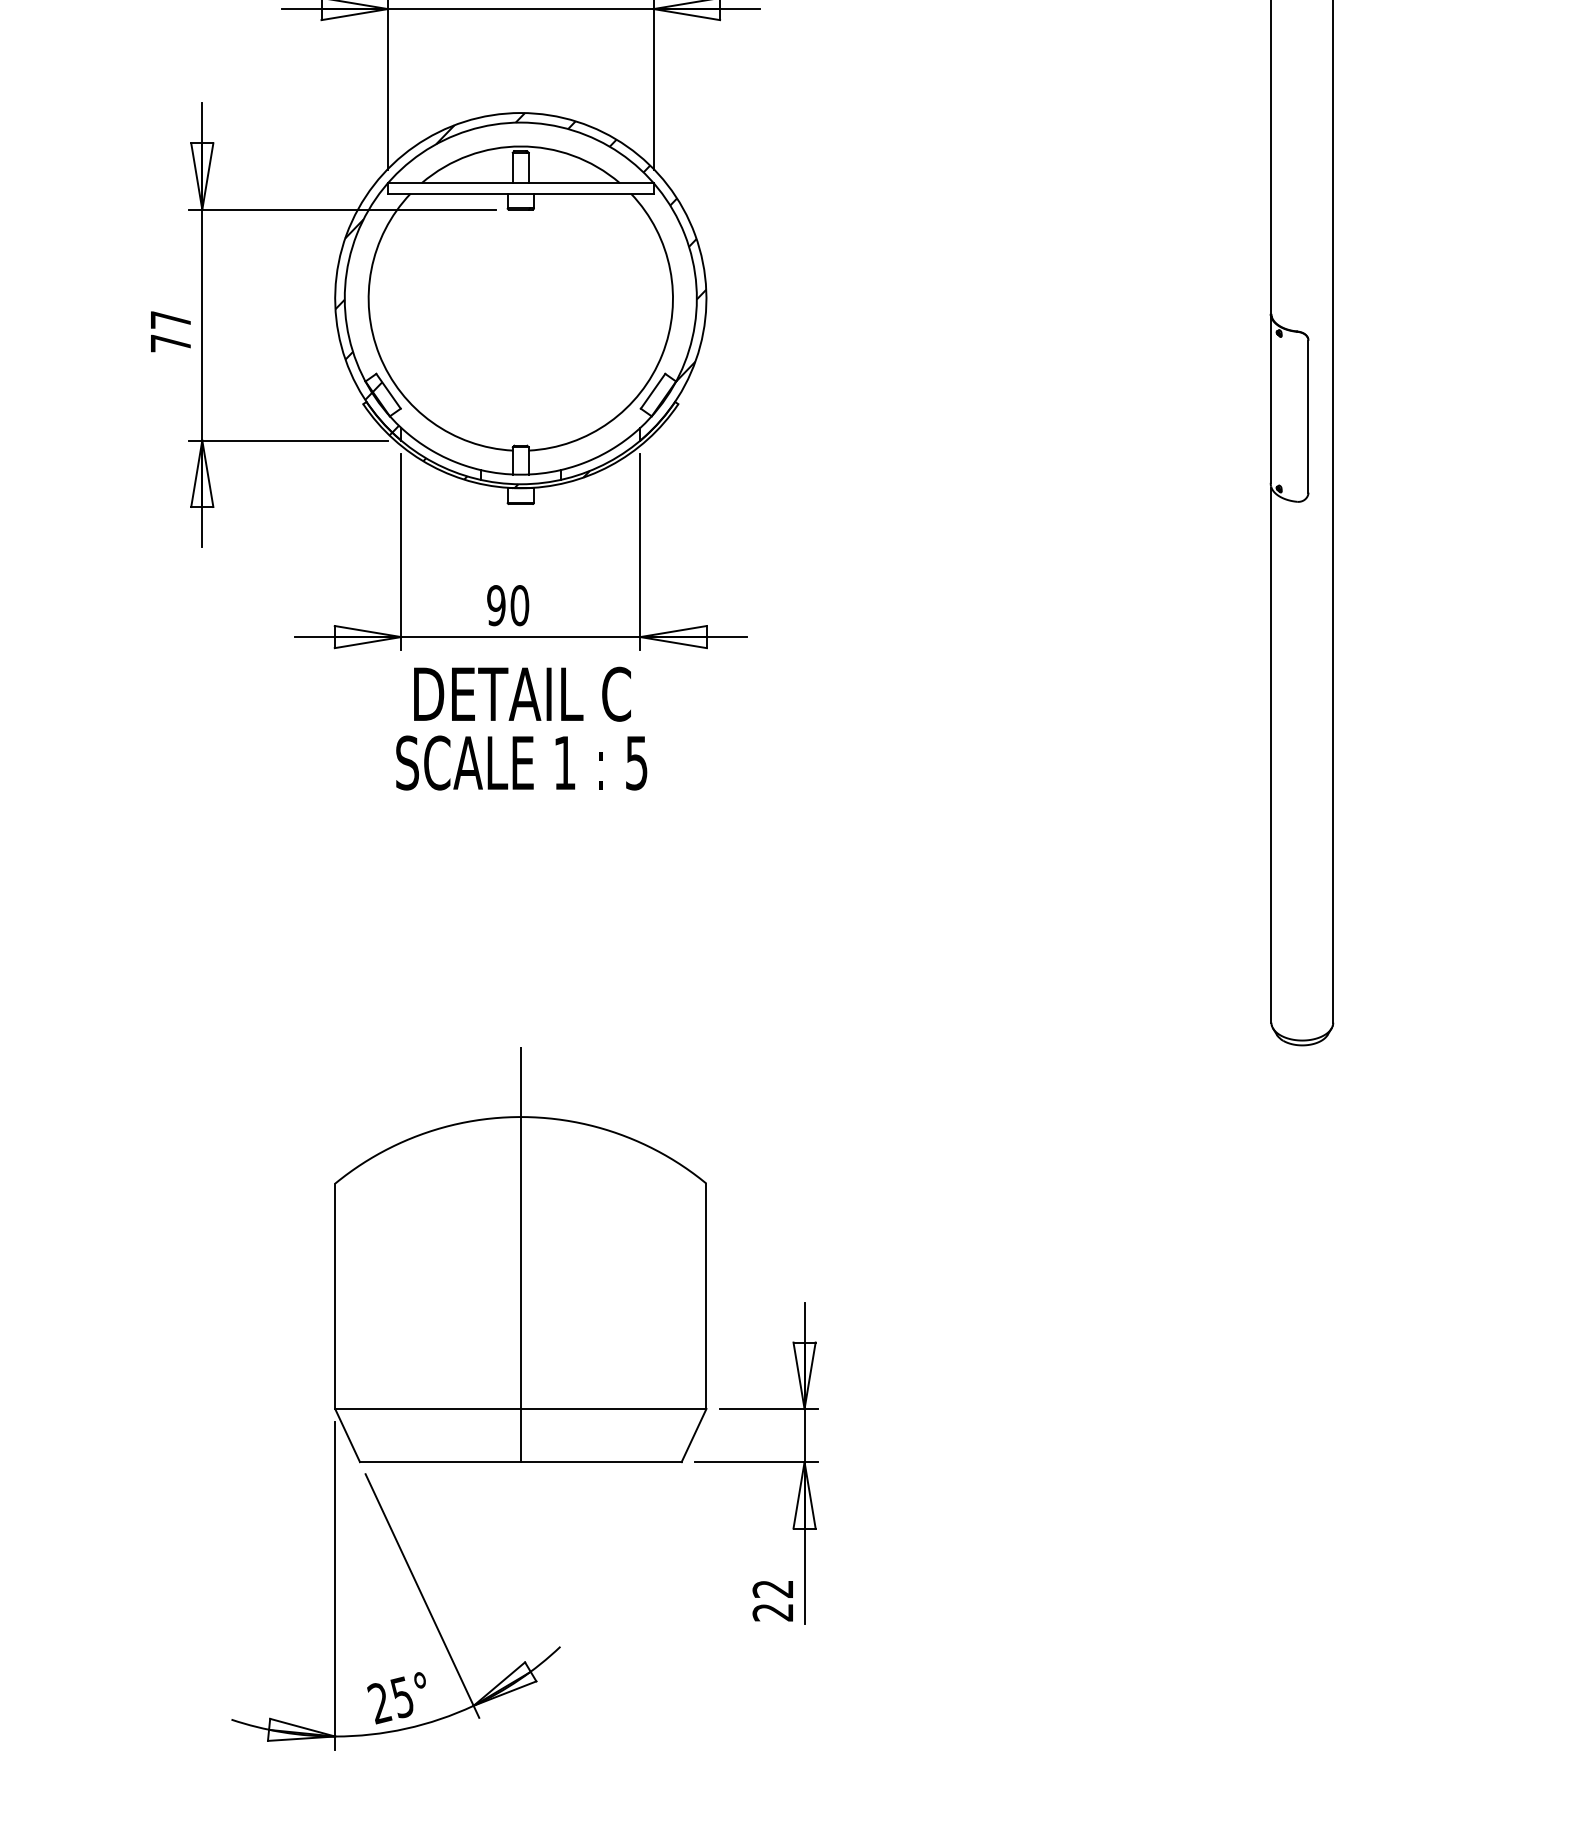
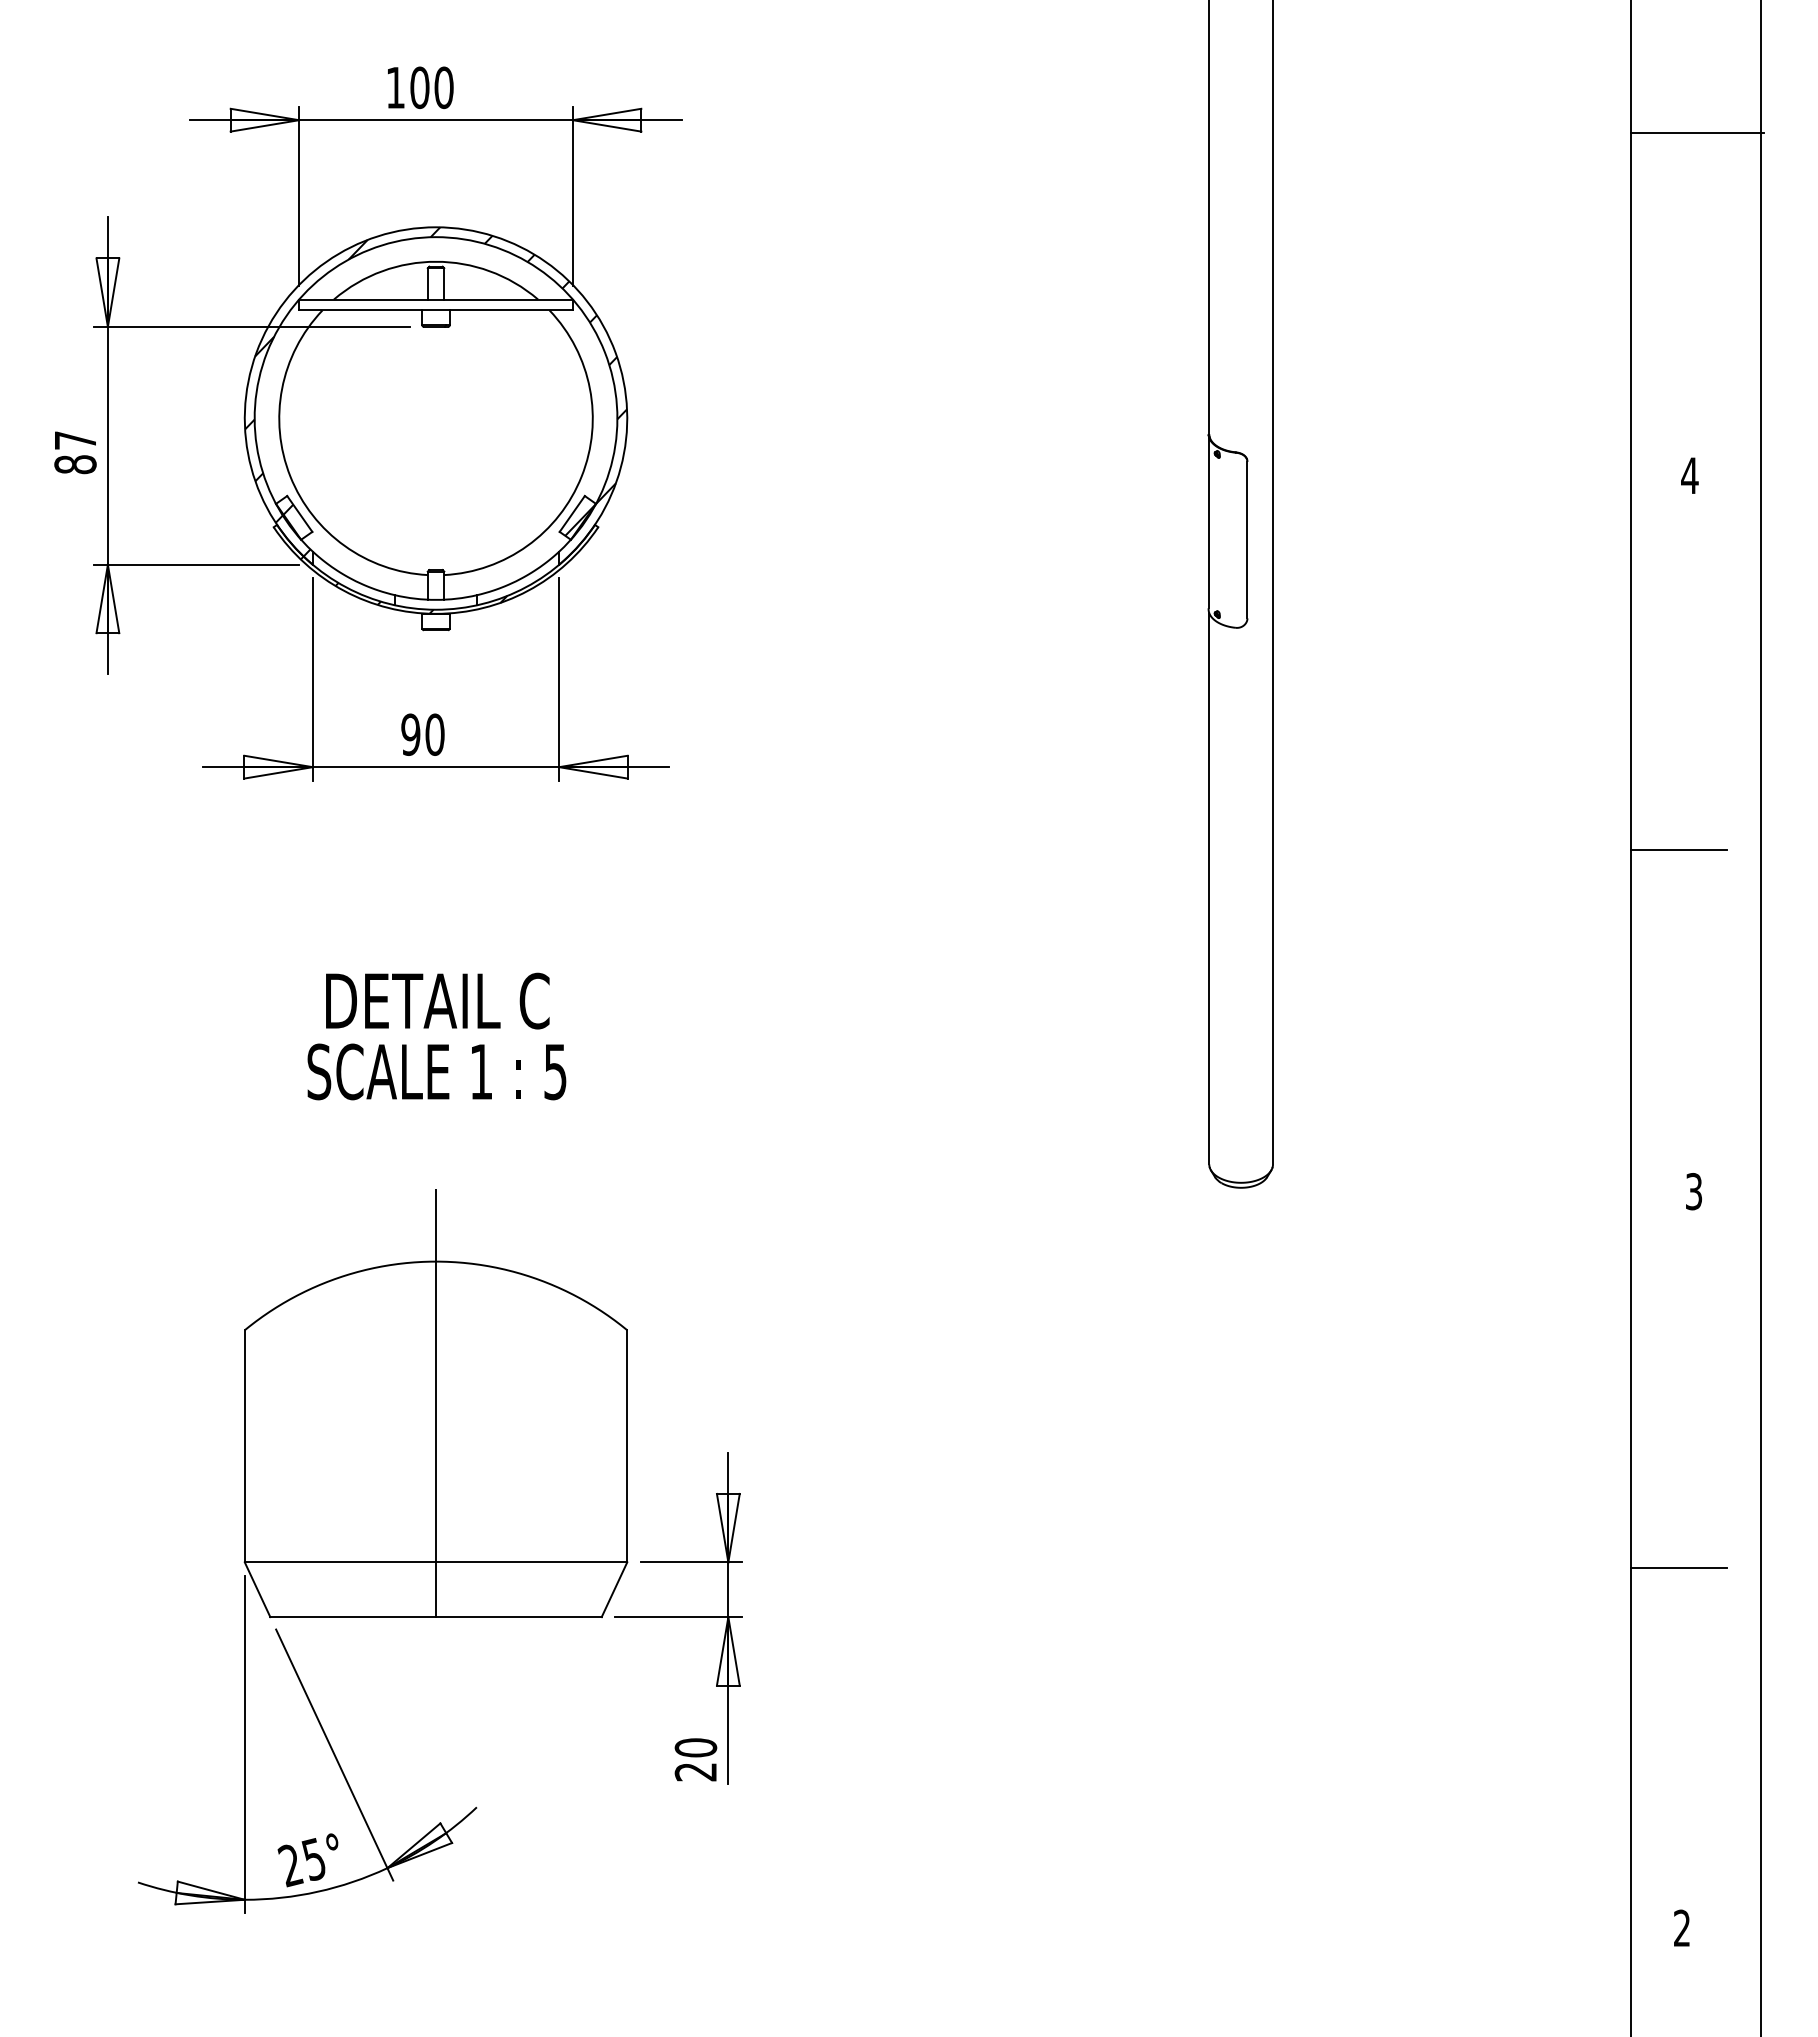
text: (170, 343) -> (75, 464), 77 -> 87
hatch: (661, 396) -> (580, 519), added
text: (521, 728) -> (436, 1036), moved
text: (772, 1588) -> (695, 1747), 22 -> 20

